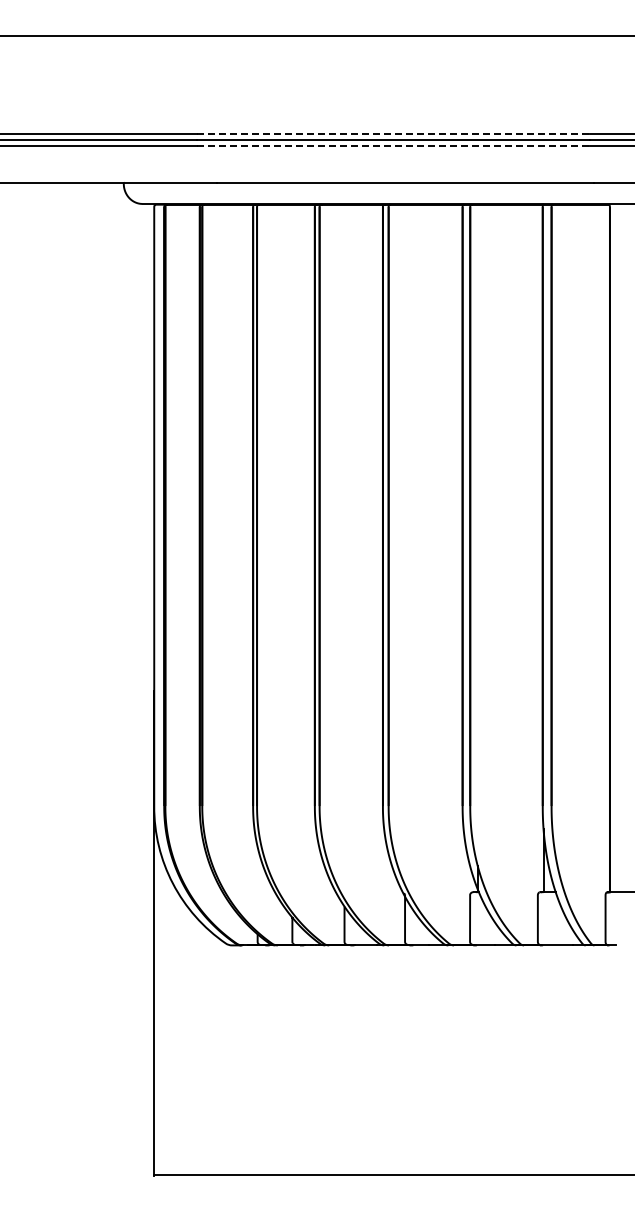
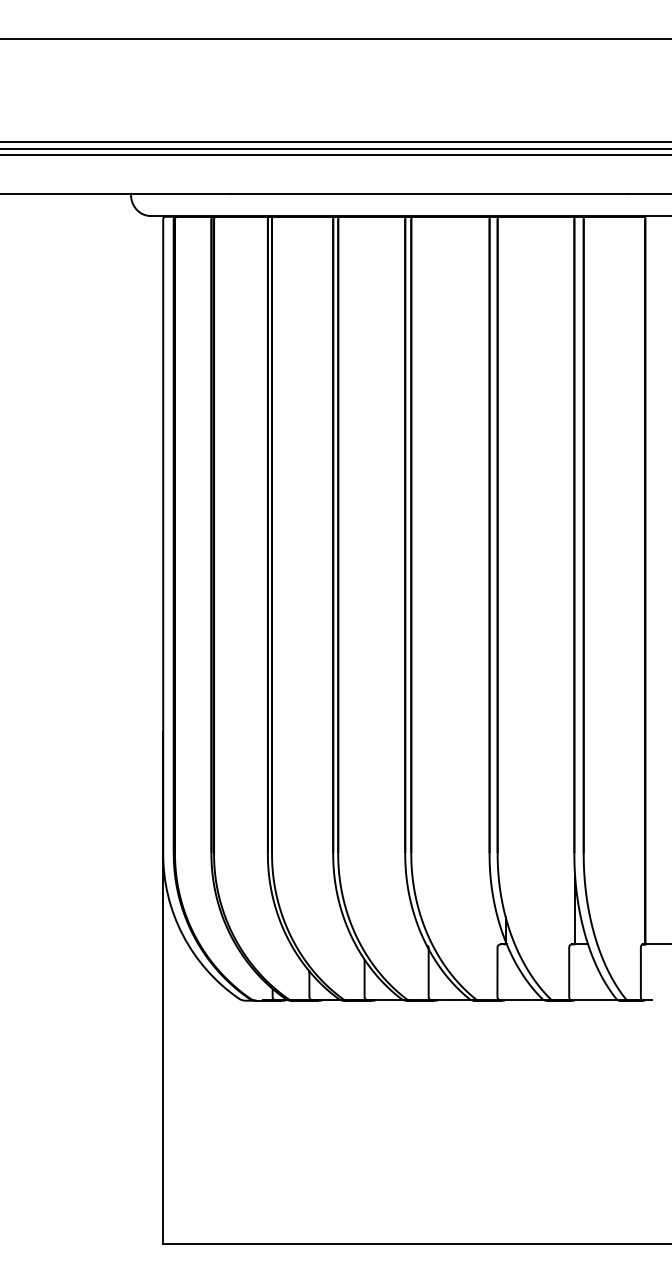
line: (393, 134) -> (416, 142), dashed -> solid
line: (393, 146) -> (416, 155), dashed -> solid

